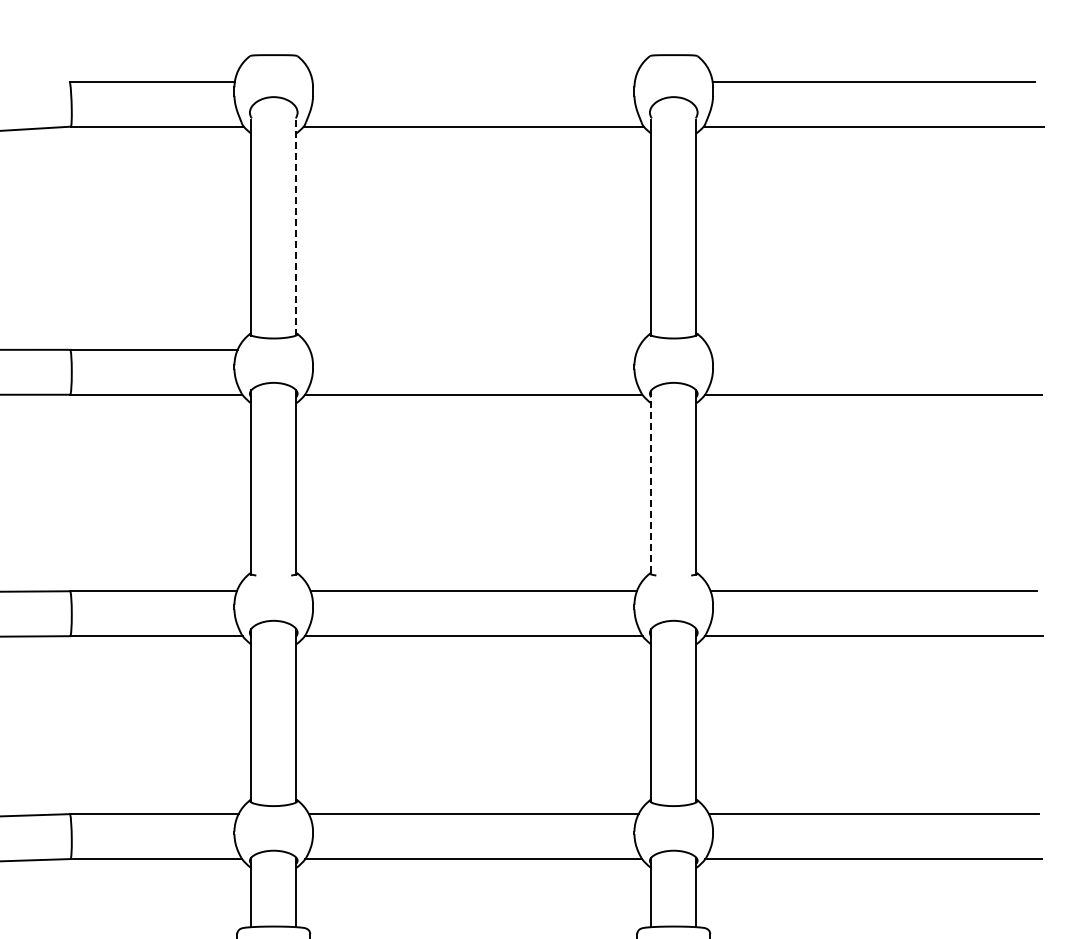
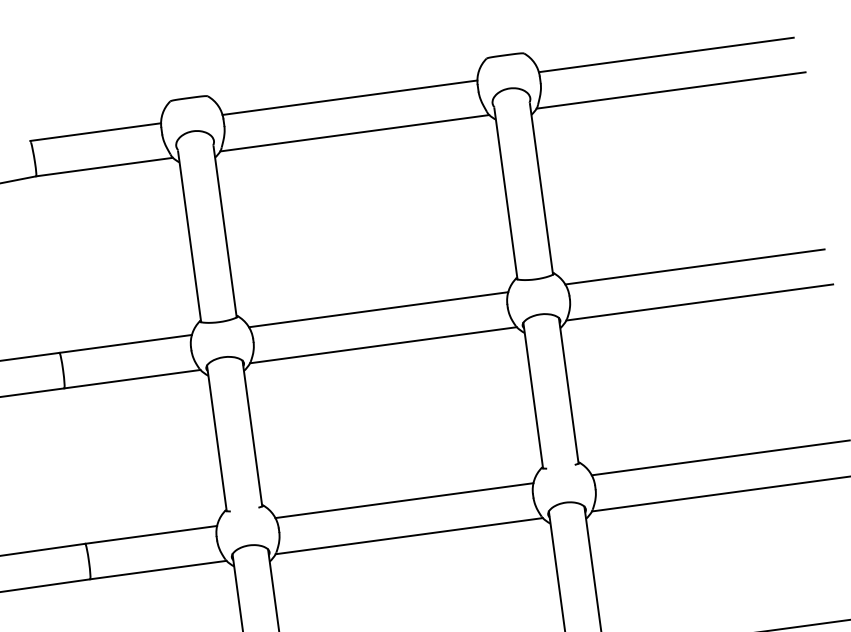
line: (473, 81) -> (349, 97), added
line: (296, 227) -> (225, 231), dashed -> solid
line: (473, 349) -> (378, 309), added
line: (873, 349) -> (694, 266), added
line: (651, 482) -> (533, 395), dashed -> solid

